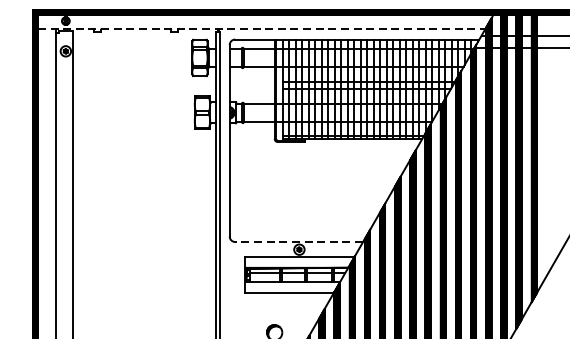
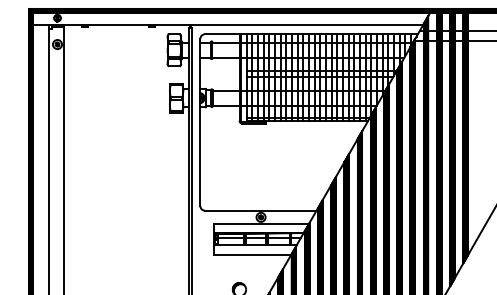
line: (262, 28) -> (228, 24), dashed -> solid
line: (298, 241) -> (260, 210), dashed -> solid

